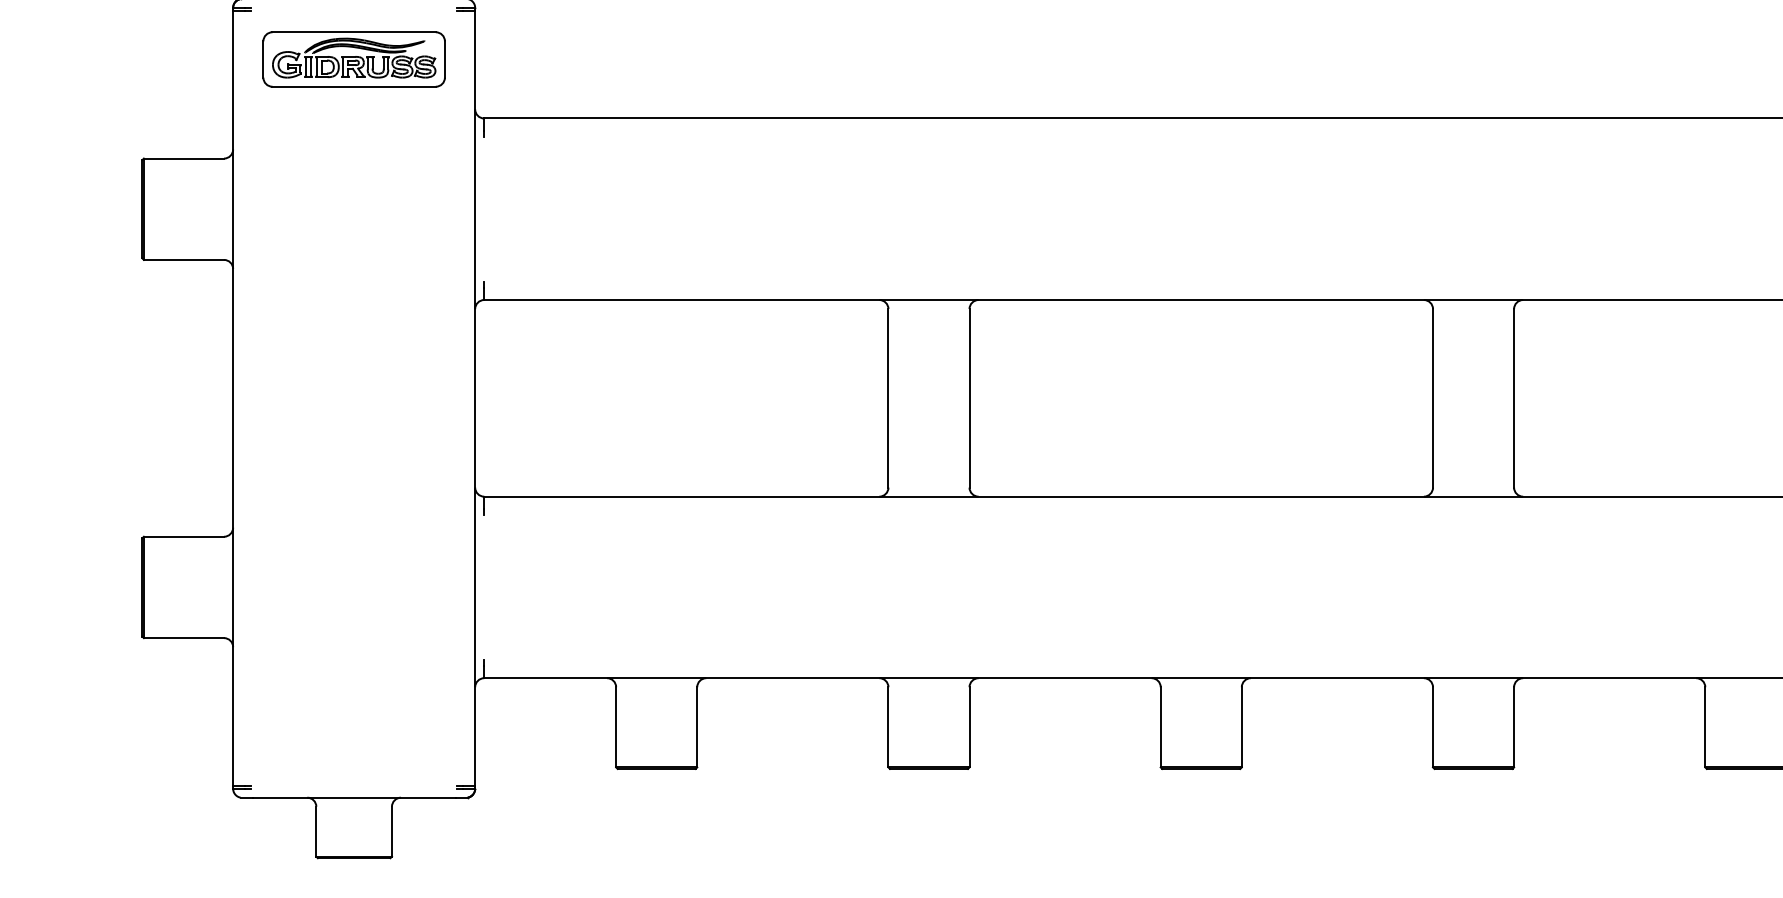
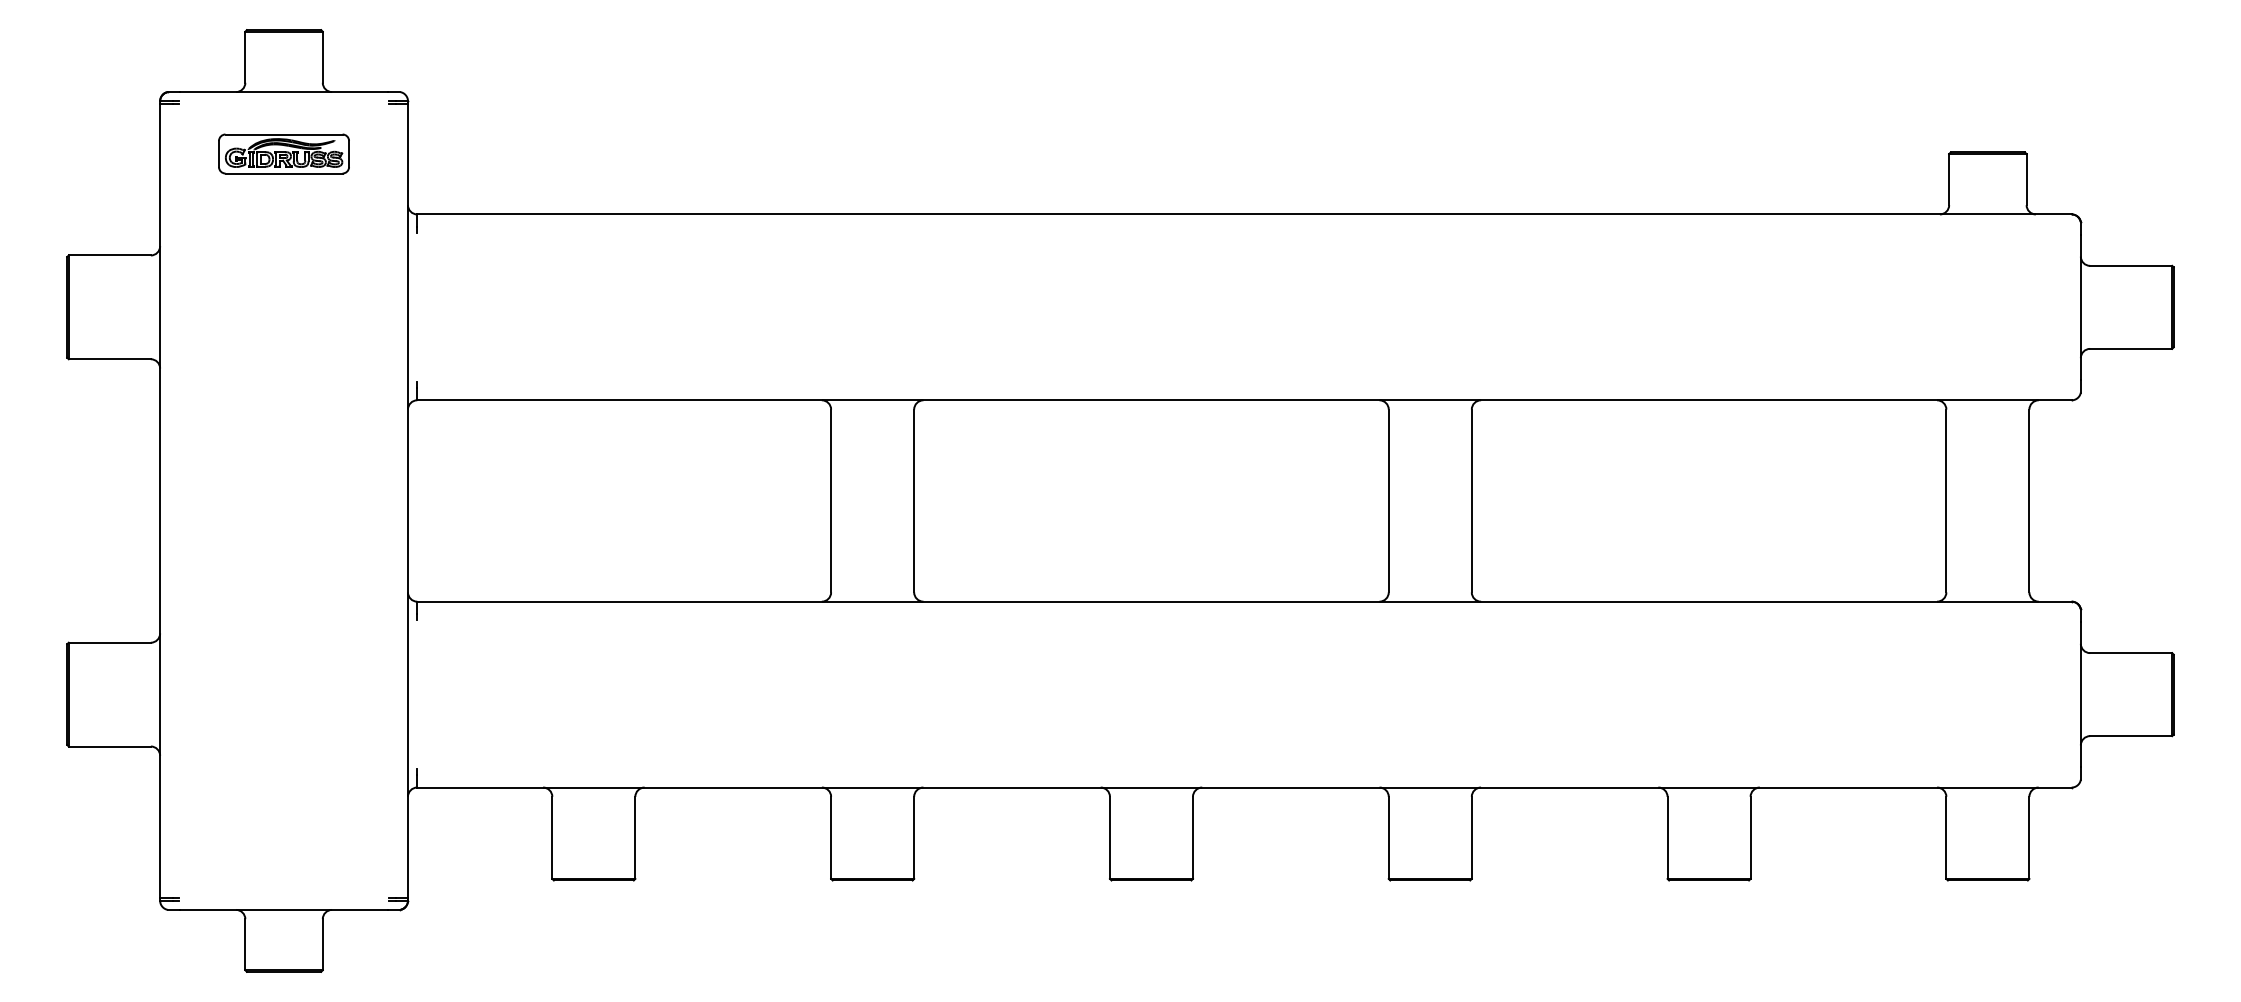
part: (353, 58) -> (283, 153), size x0.7

